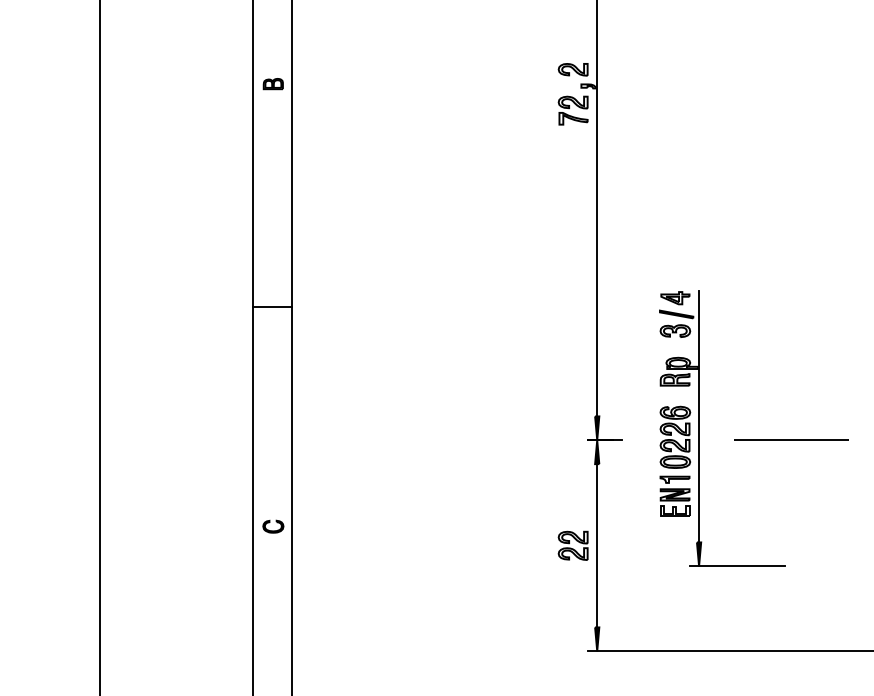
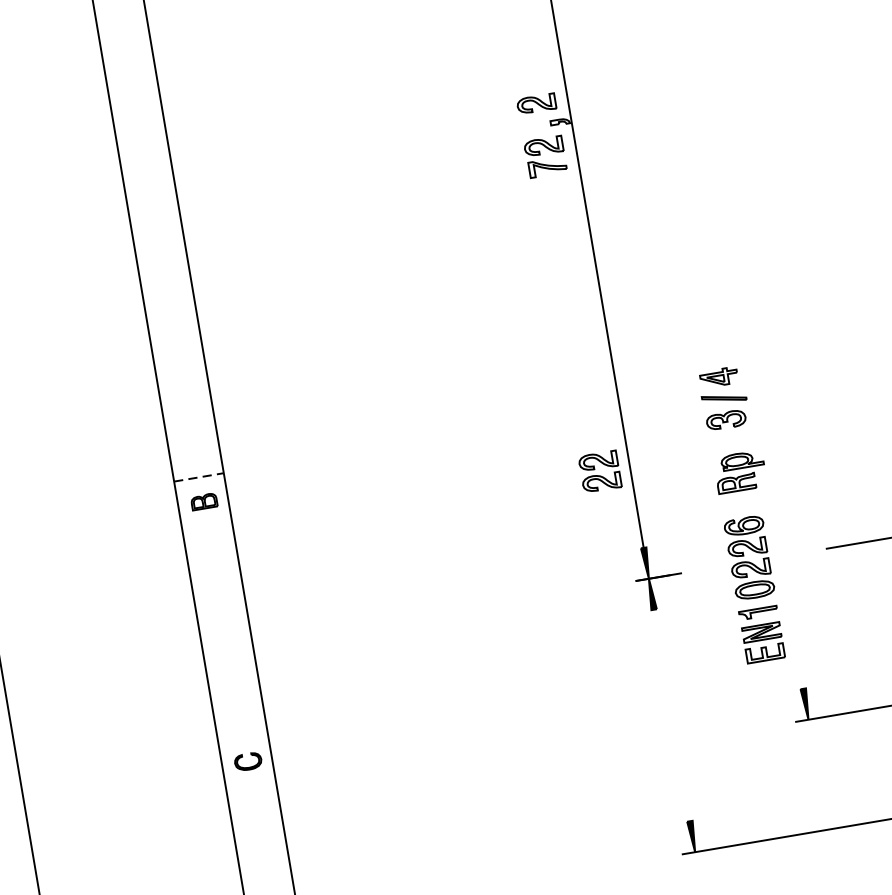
part: (272, 84) -> (203, 502), moved
line: (272, 307) -> (199, 477), solid -> dashed
line: (699, 416) -> (776, 525), removed
part: (572, 545) -> (599, 471), moved
line: (597, 545) -> (672, 715), removed

